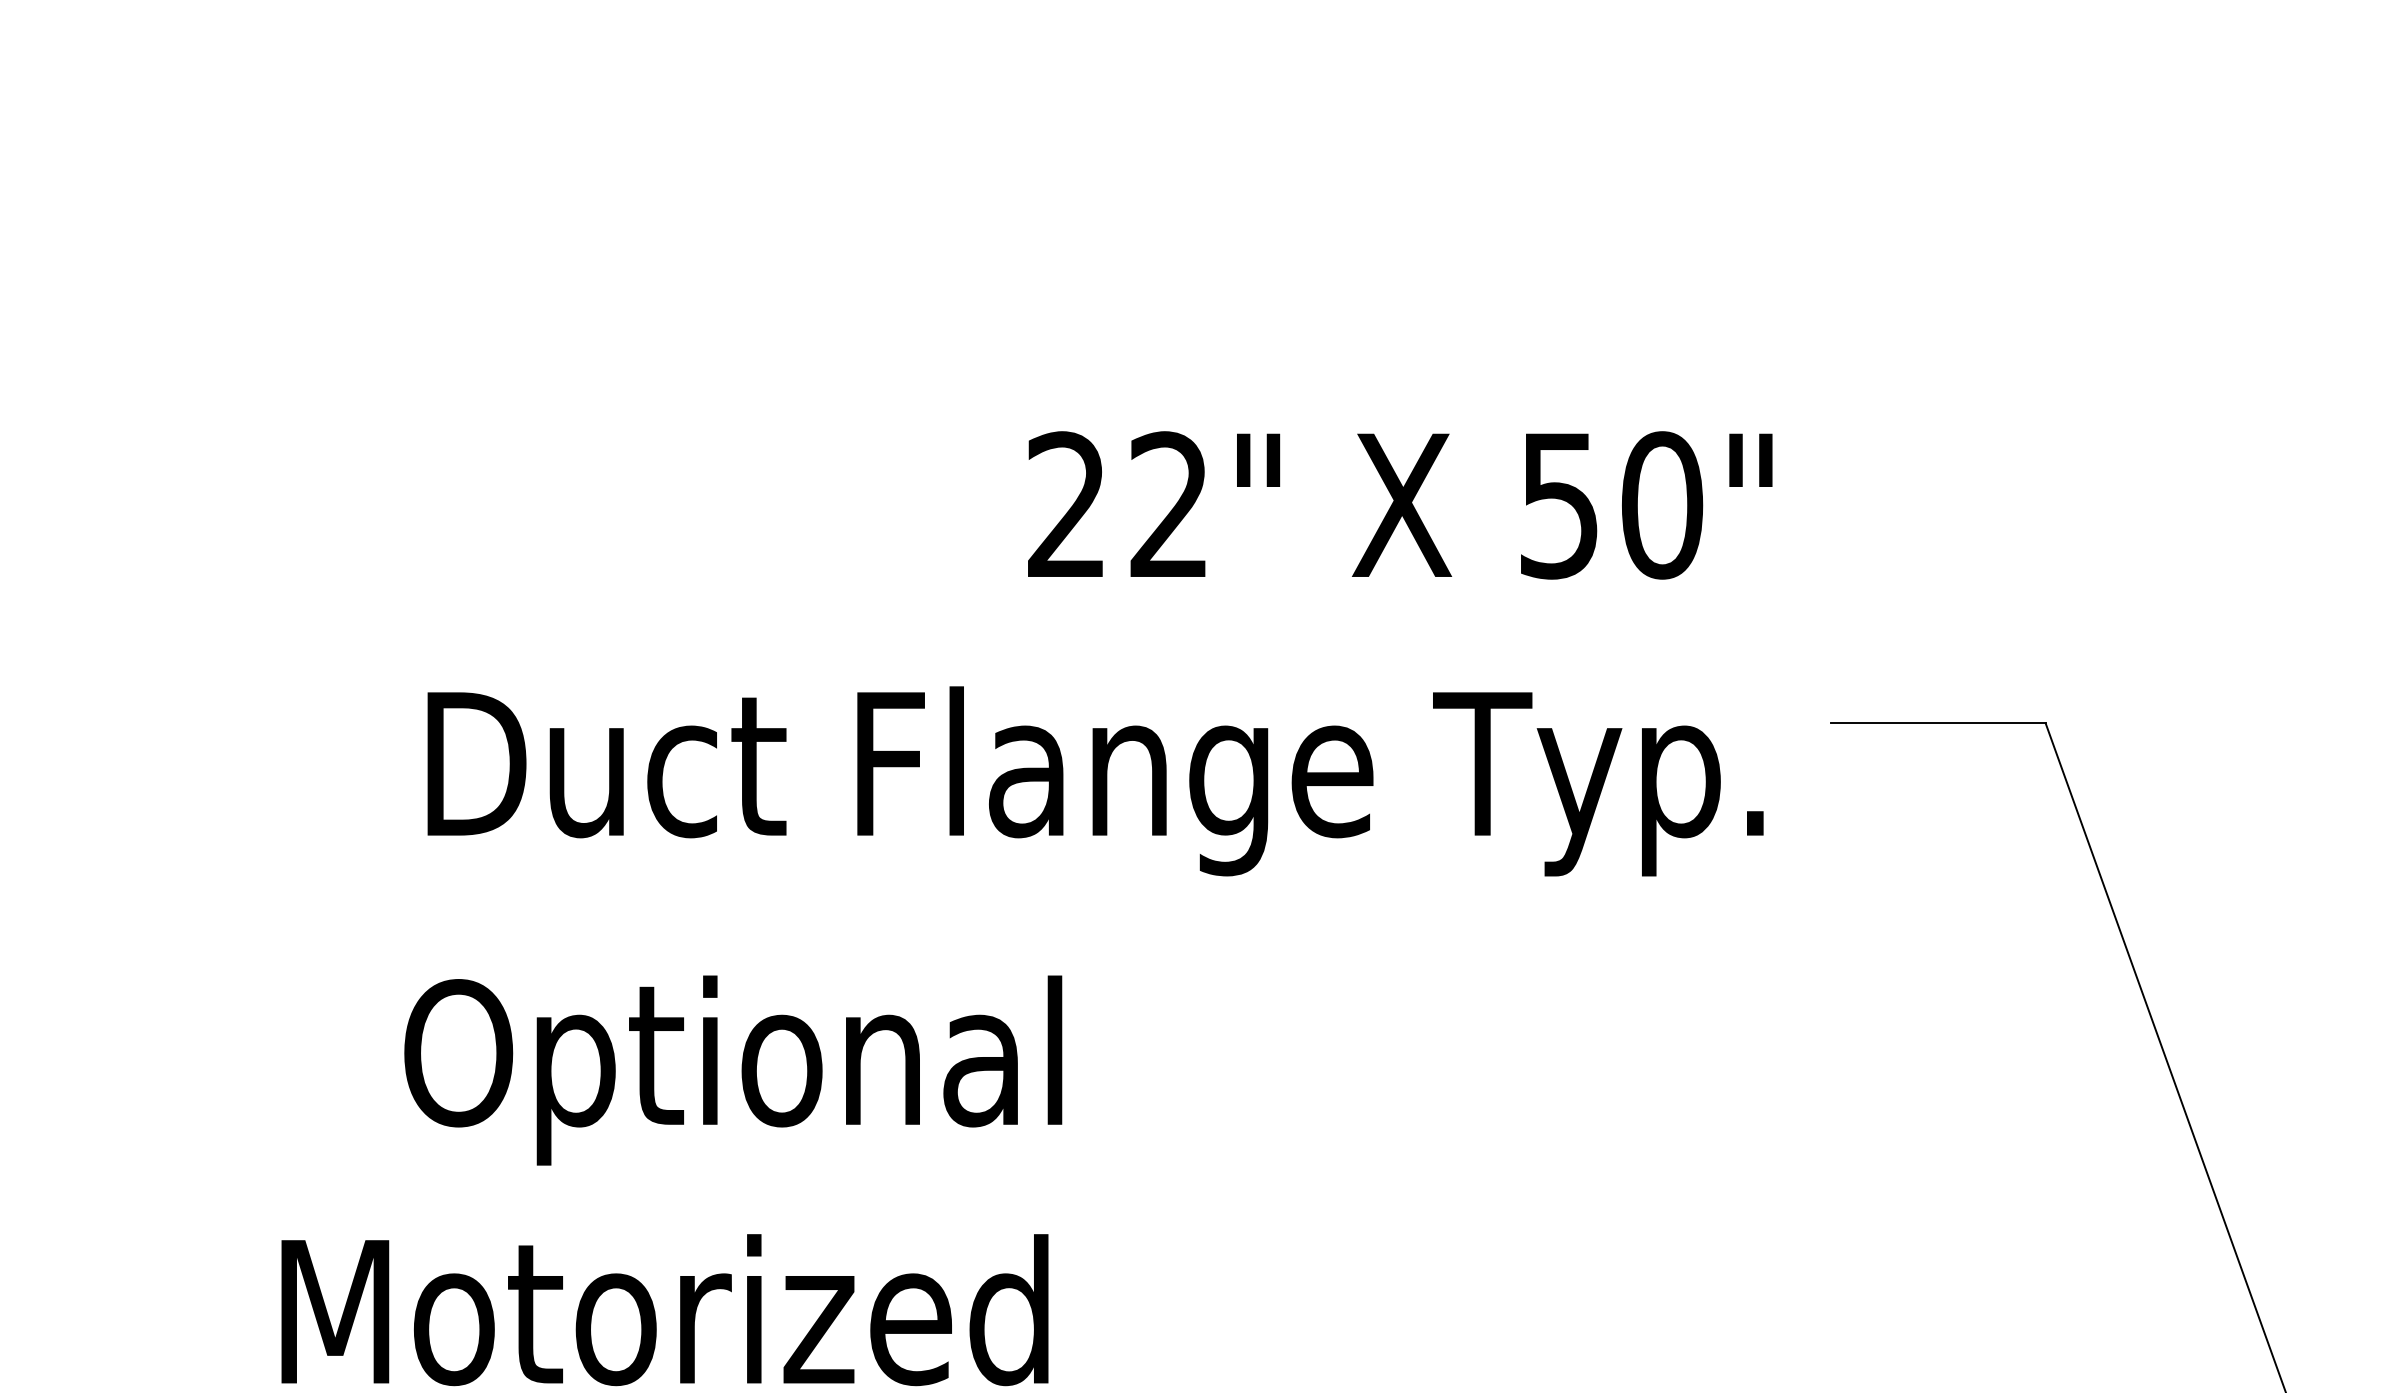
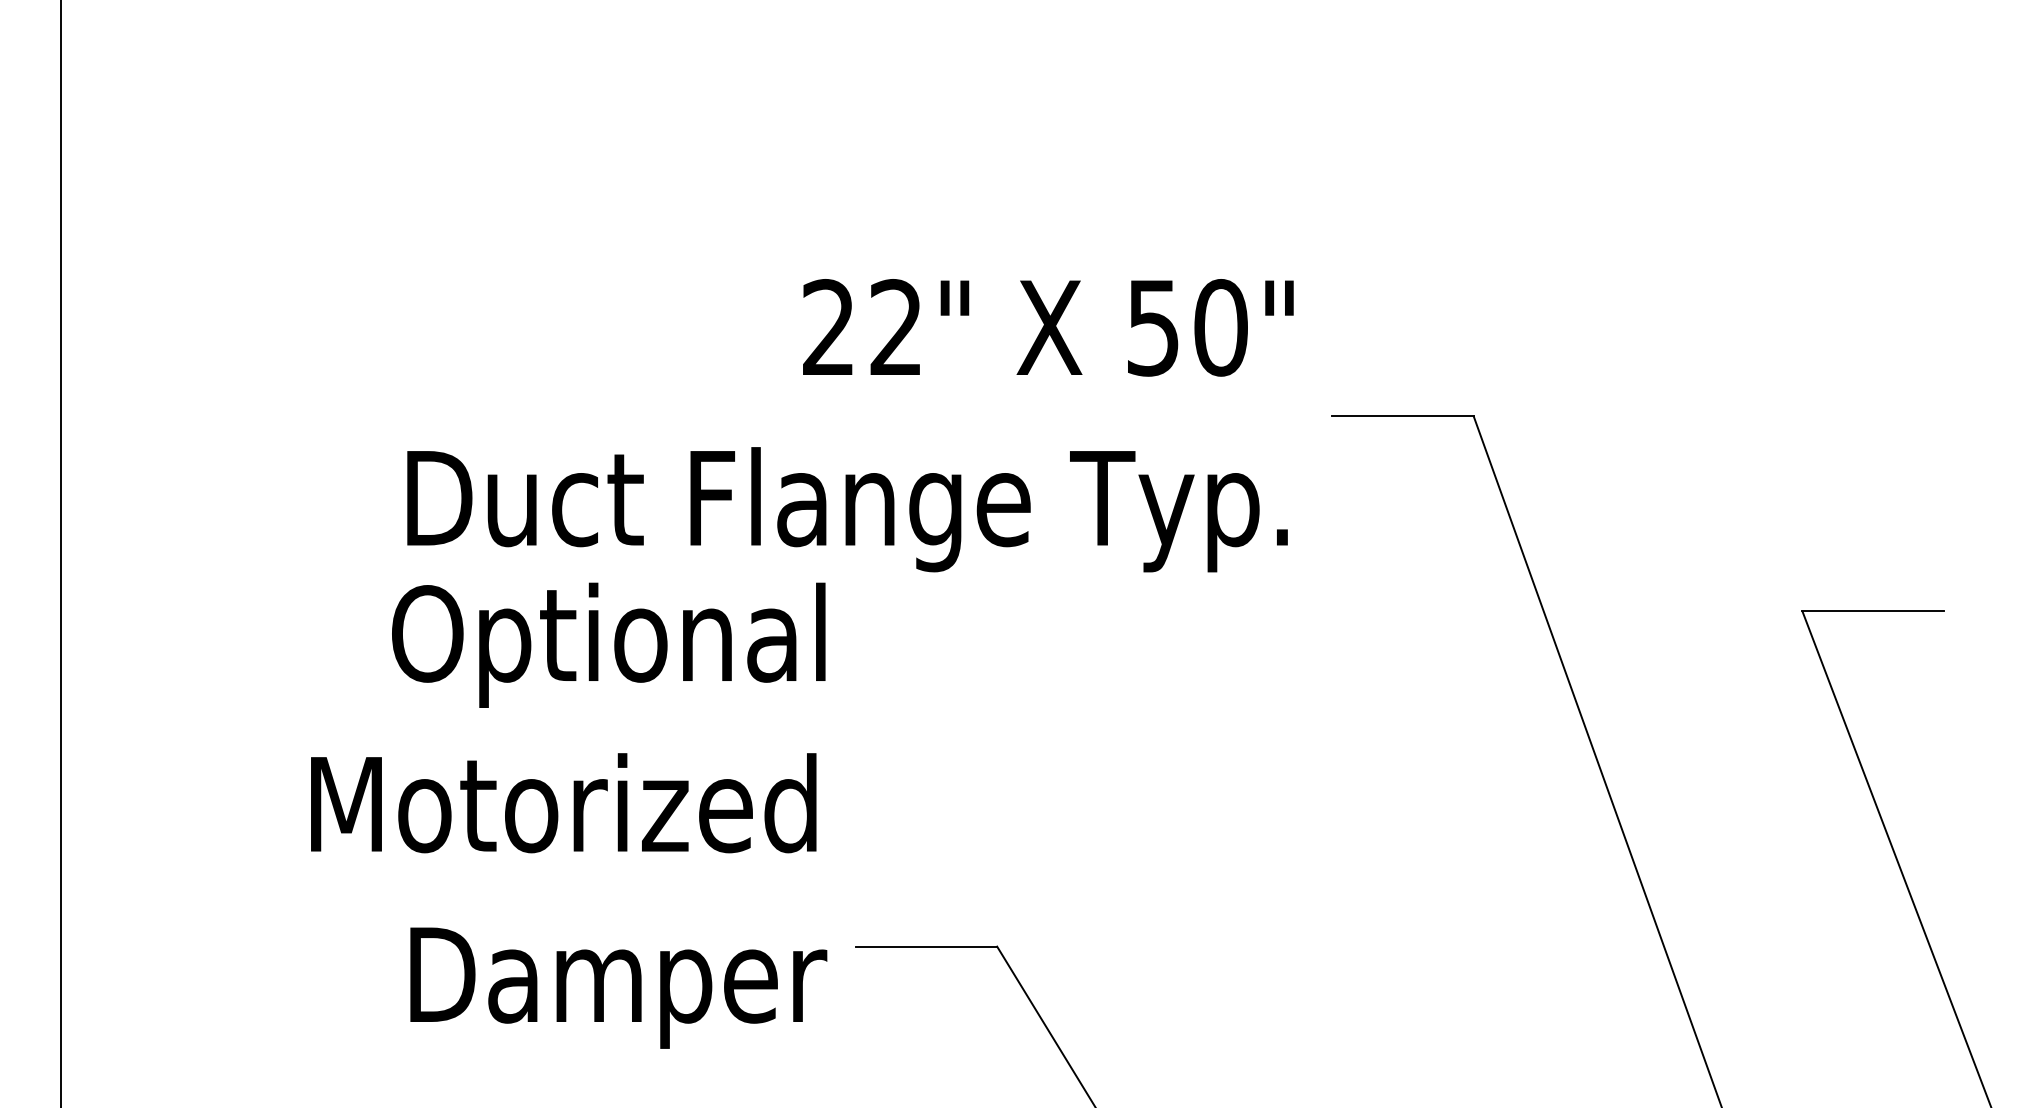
text: (1100, 653) -> (850, 425), moved

